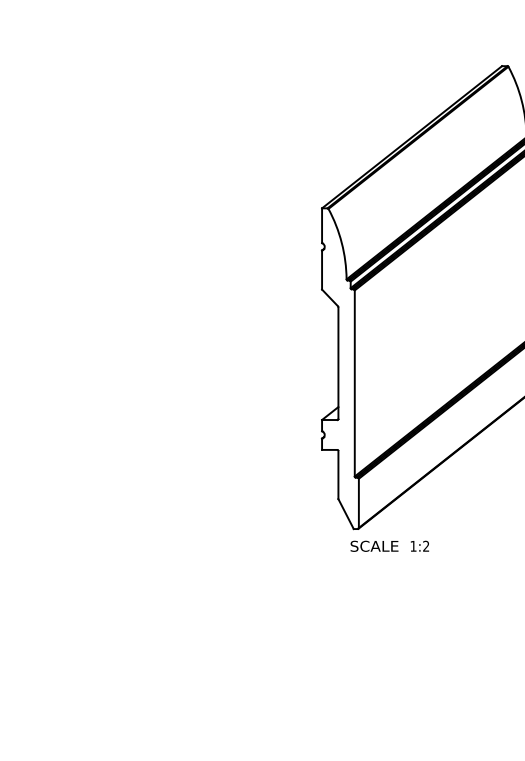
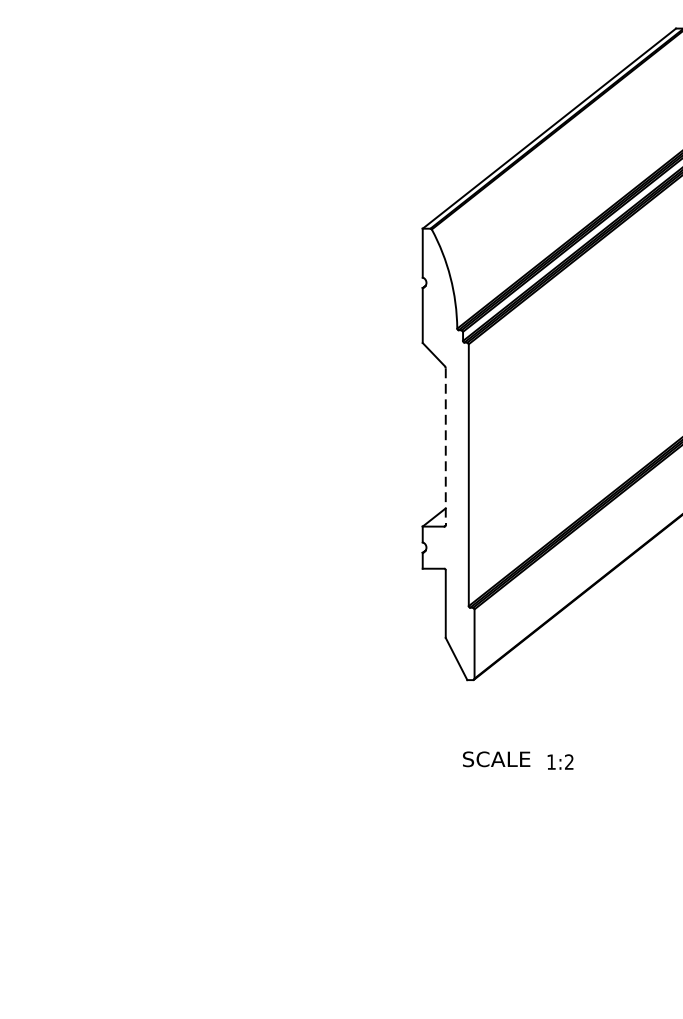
line: (338, 363) -> (445, 447), solid -> dashed
text: (374, 545) -> (496, 758), moved
text: (419, 545) -> (559, 760), moved

